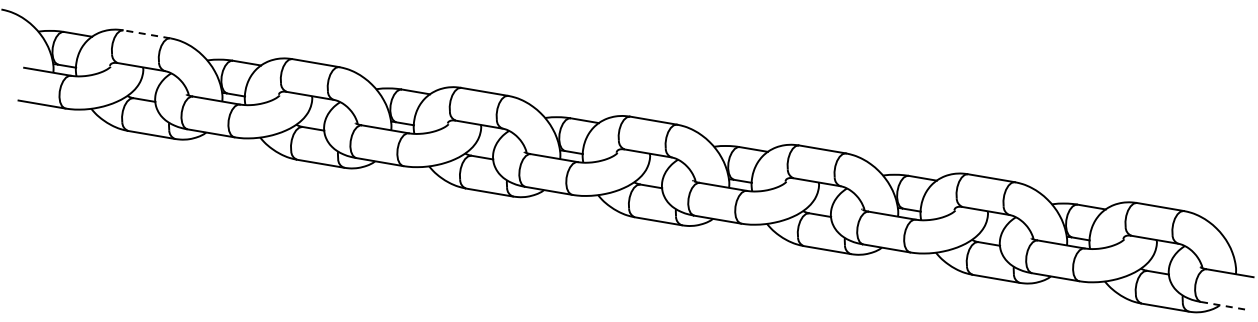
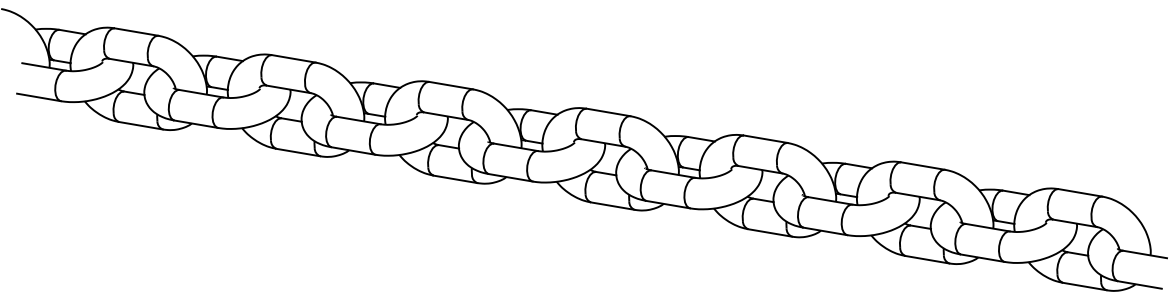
line: (146, 34) -> (136, 32), dashed -> solid
line: (1224, 305) -> (1139, 284), dashed -> solid

